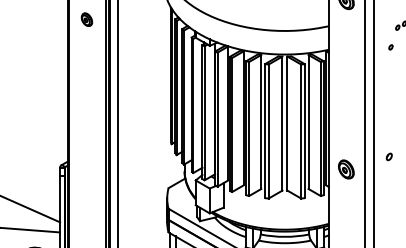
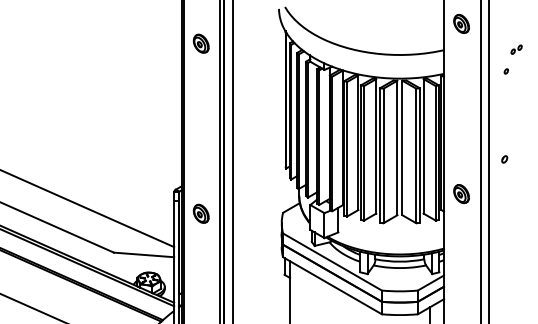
part: (86, 19) -> (200, 43), size x1.43
part: (389, 156) -> (504, 159), moved
part: (86, 188) -> (200, 213), added

